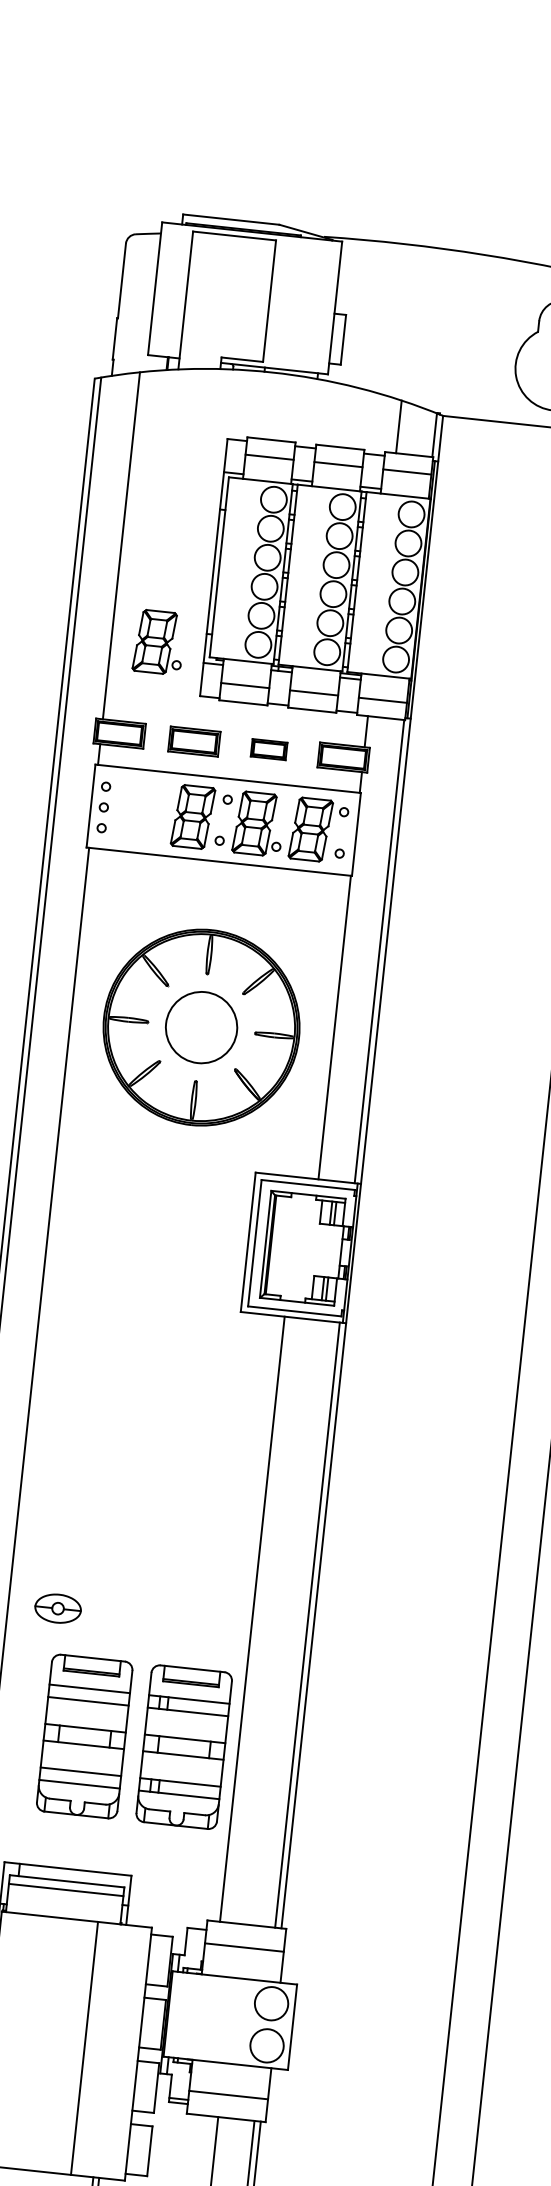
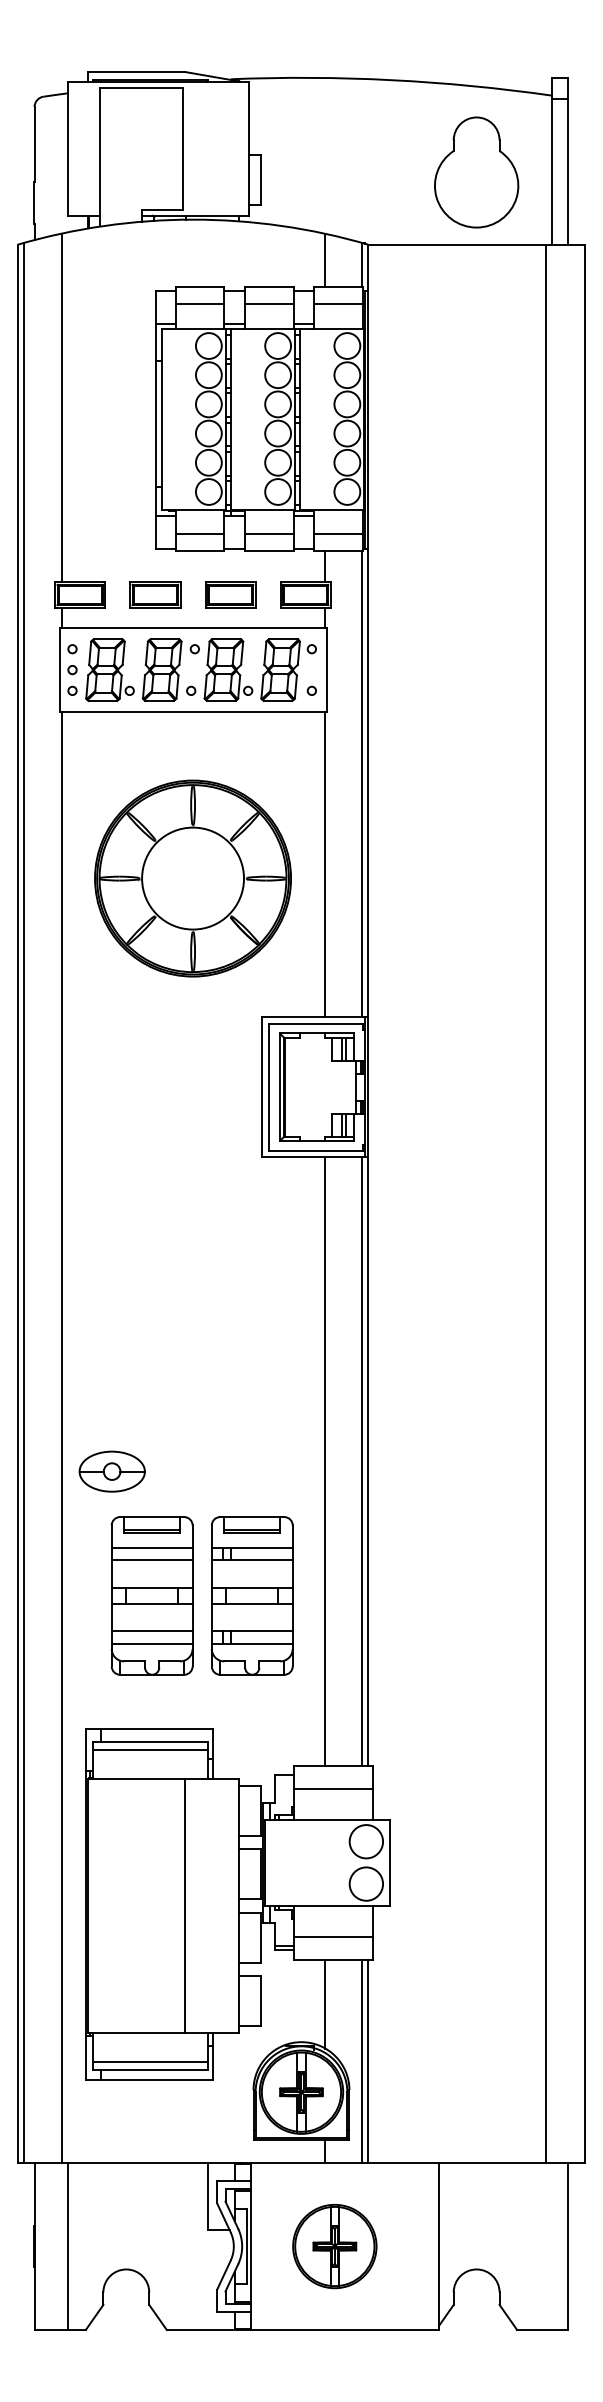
part: (158, 641) -> (109, 669), moved
part: (268, 749) -> (230, 594), size x1.43
circle: (202, 1027) -> (193, 878), size x1.43
part: (57, 1608) -> (111, 1471), size x1.43
line: (252, 1619) -> (325, 1461), moved

